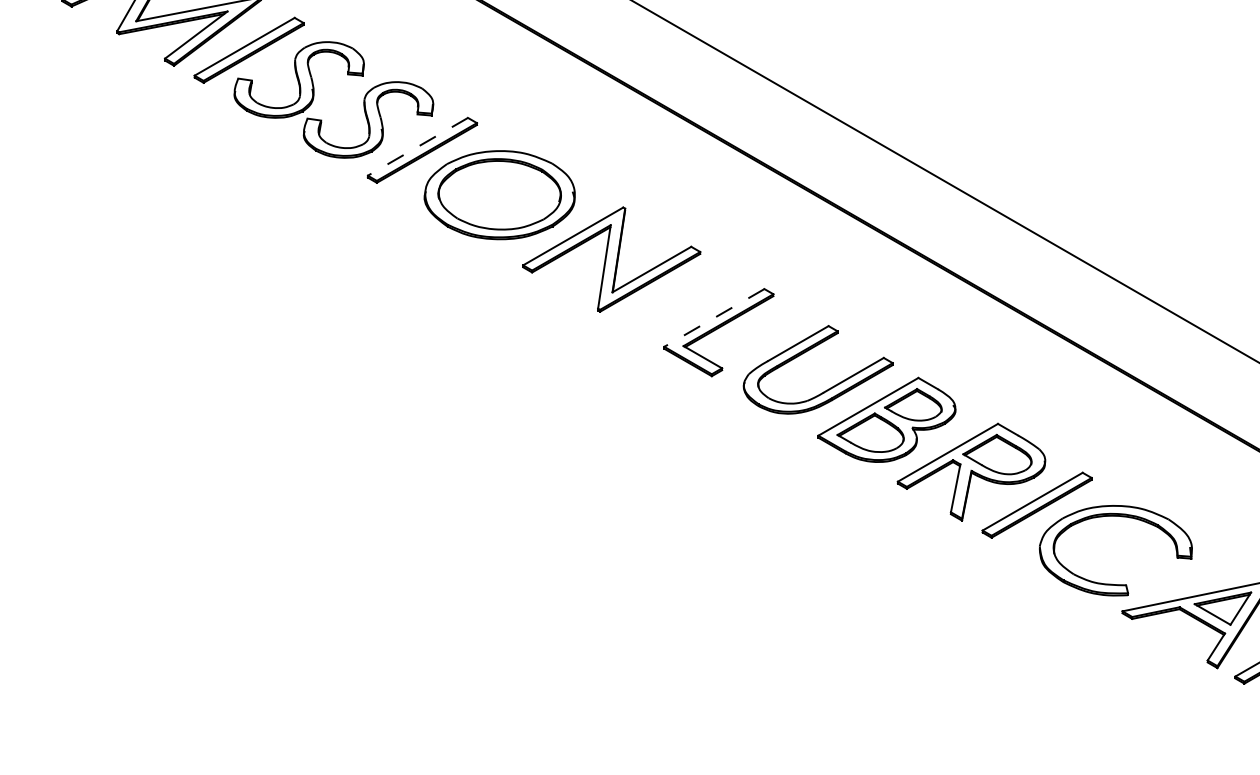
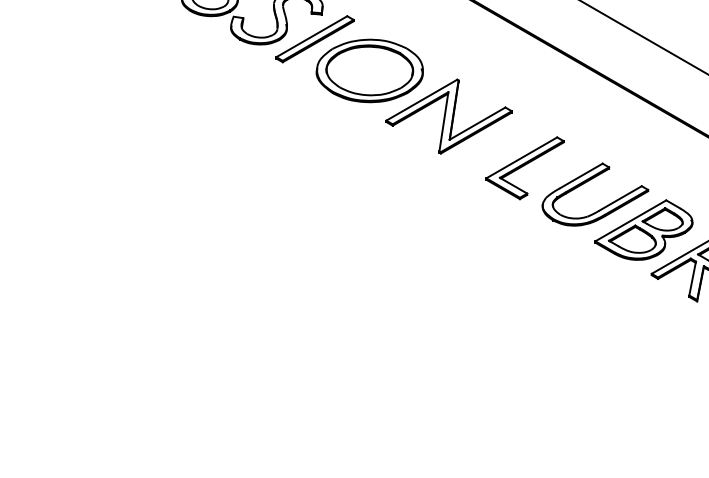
line: (417, 146) -> (311, 36), dashed -> solid
line: (714, 317) -> (521, 157), dashed -> solid

